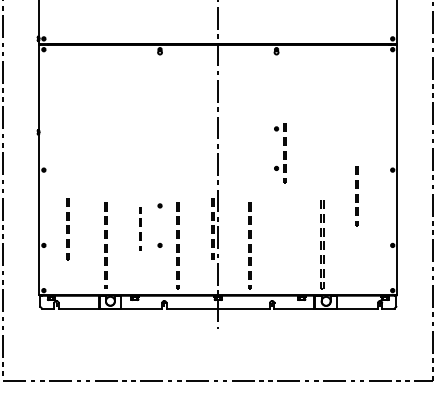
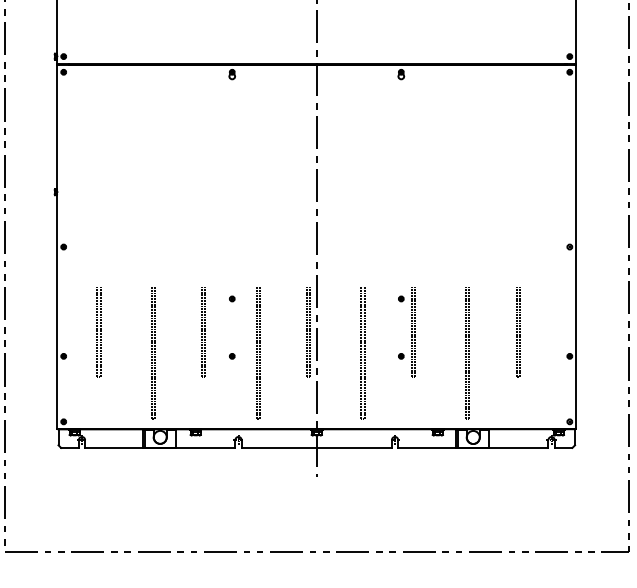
part: (280, 153) -> (407, 334), moved
line: (356, 196) -> (517, 334), moved
part: (140, 229) -> (203, 333), size x1.43

